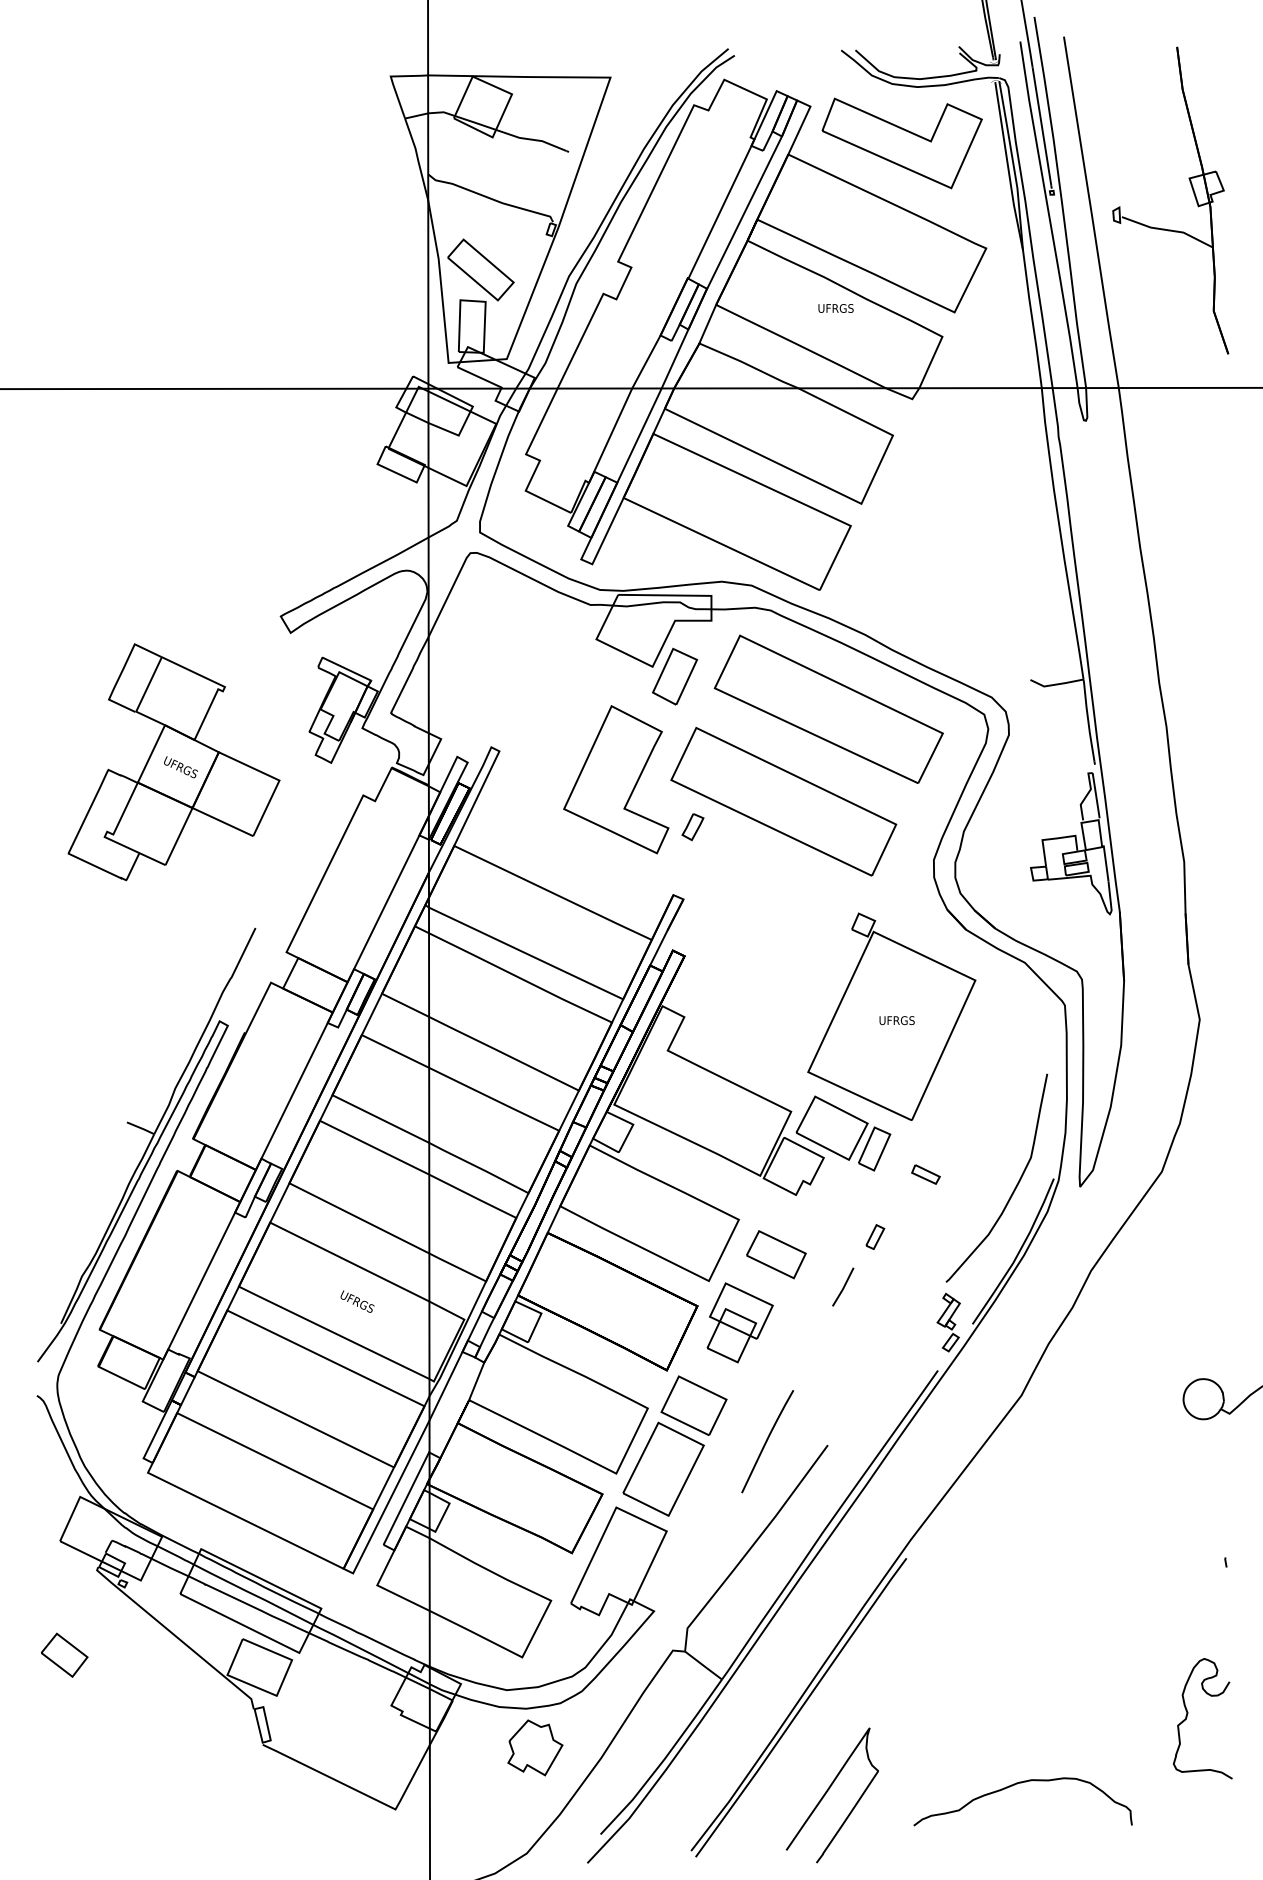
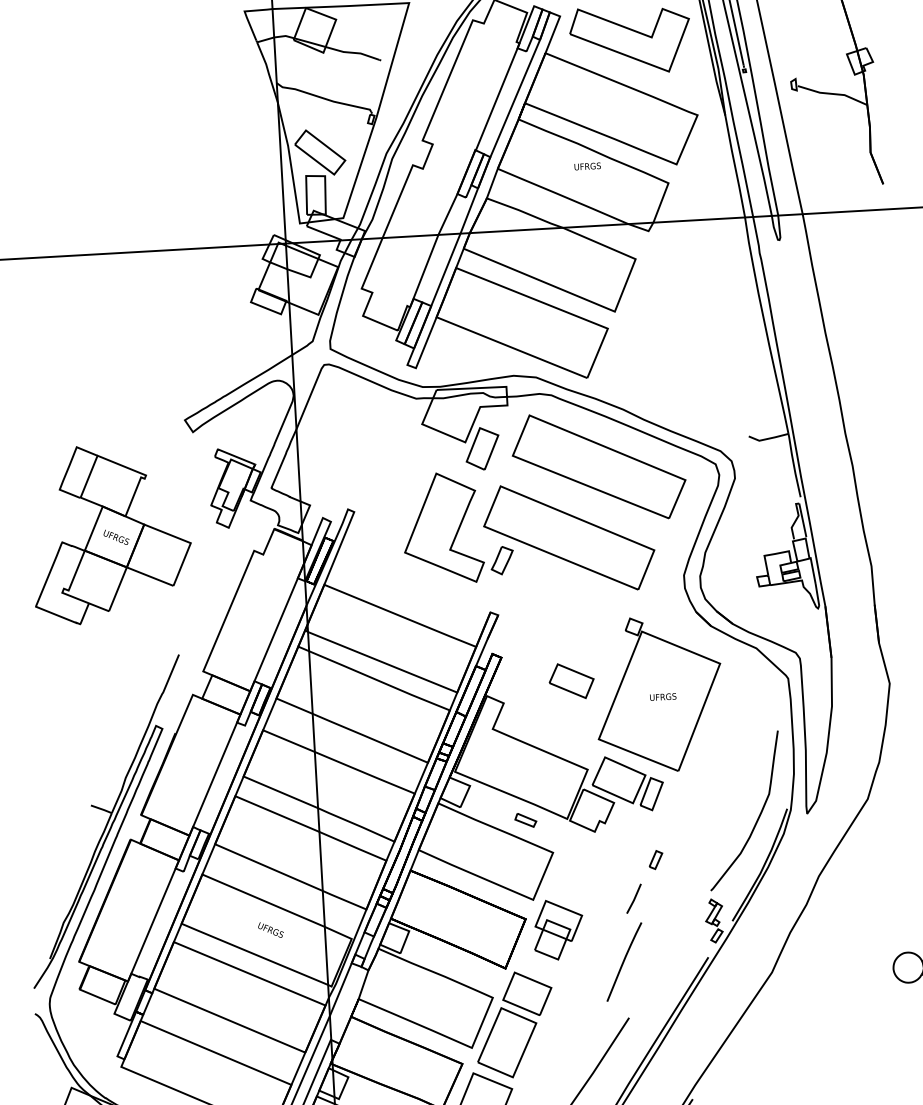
part: (692, 827) -> (501, 561), size x1.4
part: (925, 1174) -> (525, 820), moved
part: (776, 1254) -> (571, 681), moved
curve: (767, 1441) -> (624, 961), moved

